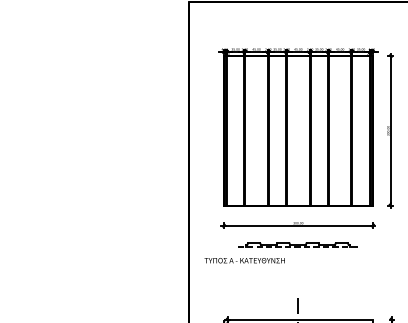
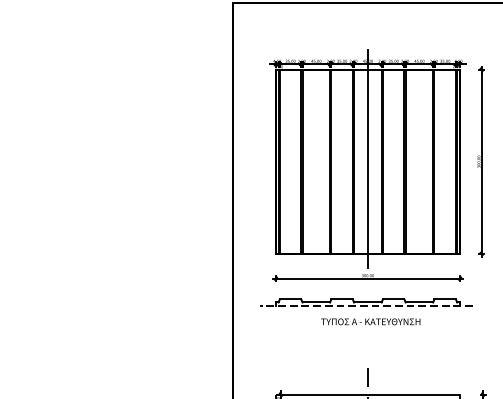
line: (298, 129) -> (367, 159), added
part: (297, 244) -> (366, 302), size x1.43
text: (244, 260) -> (370, 321), moved

